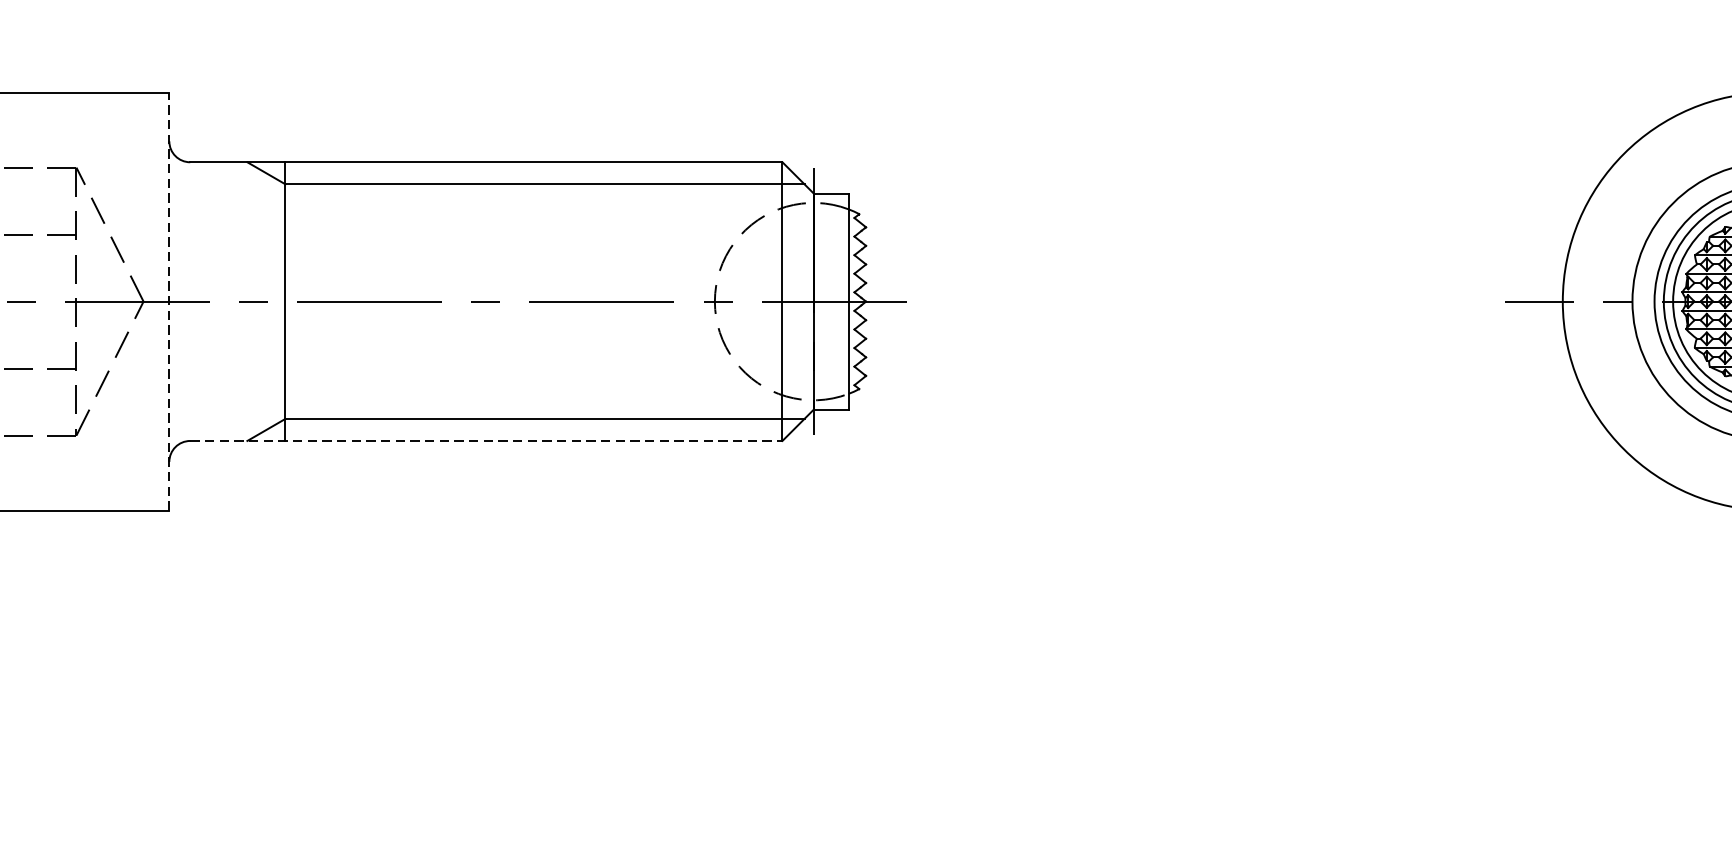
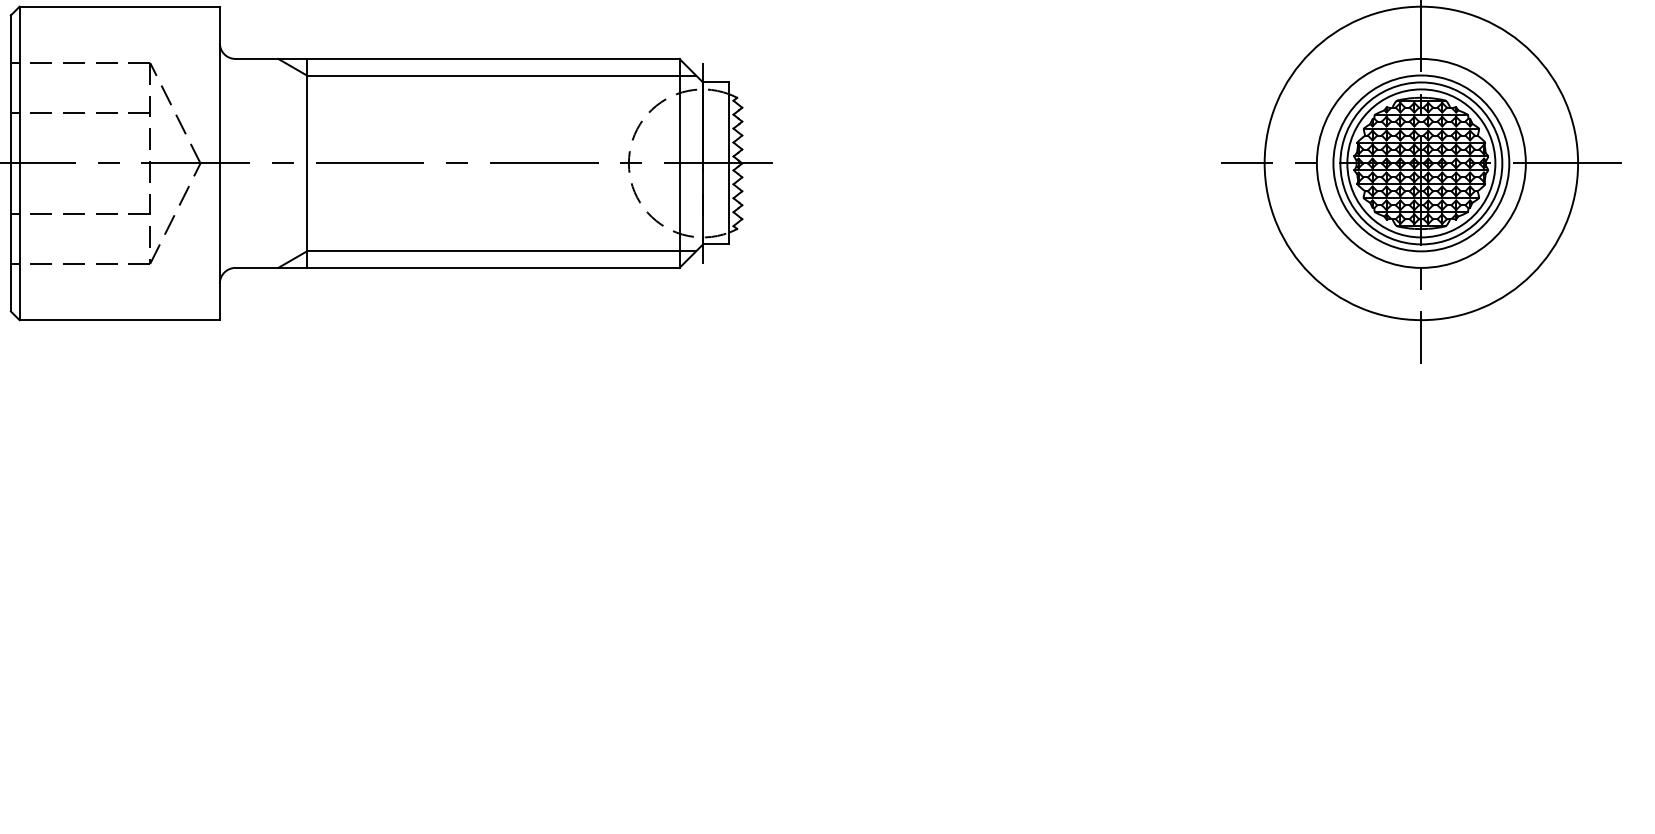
line: (168, 301) -> (219, 163), dashed -> solid
line: (487, 440) -> (458, 267), dashed -> solid

